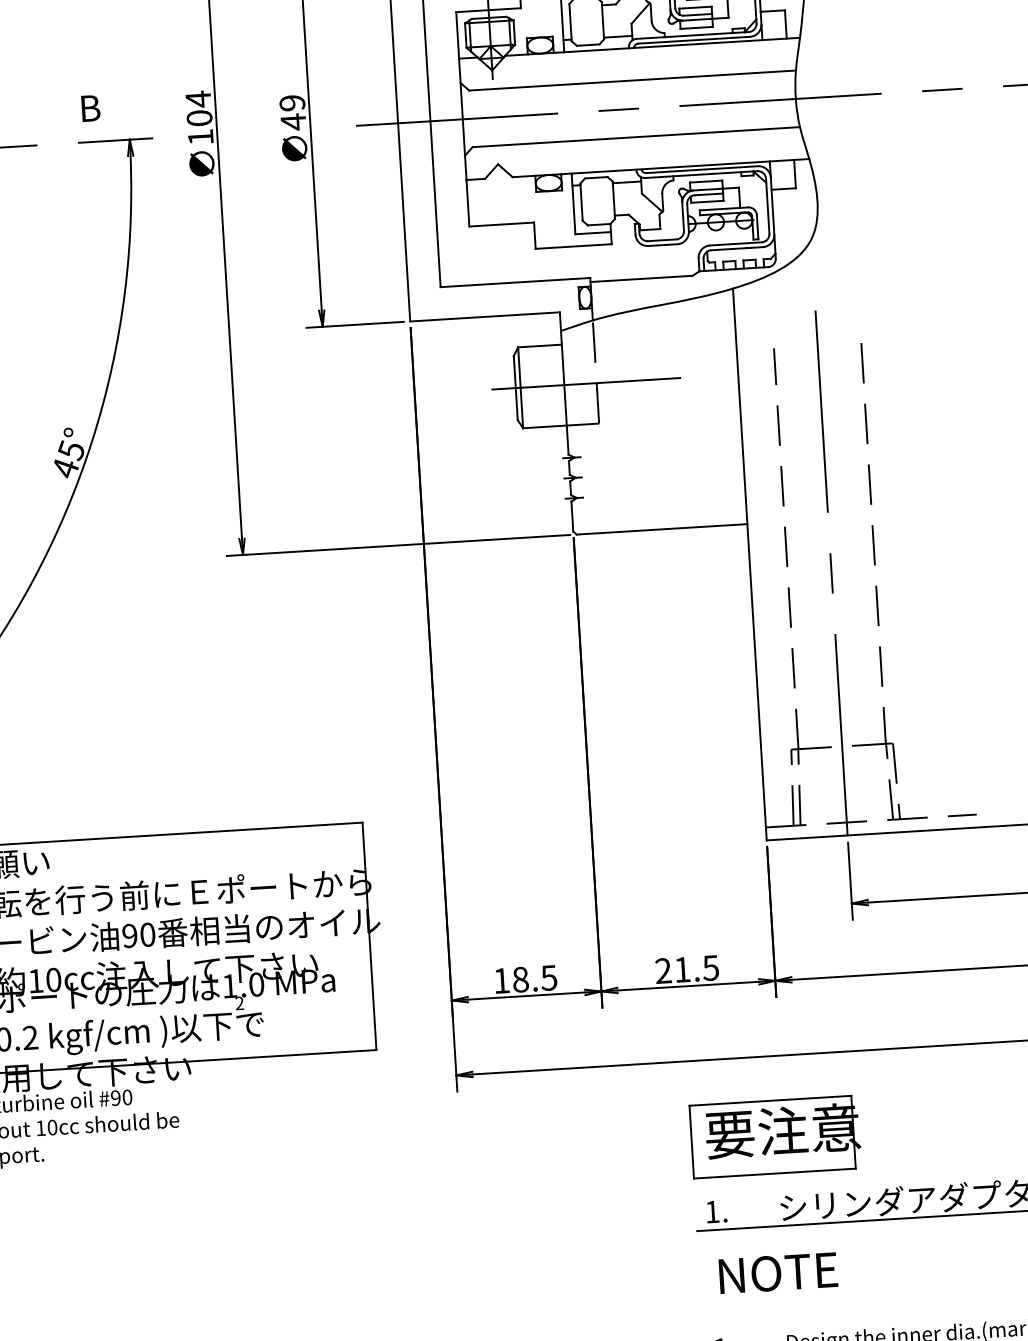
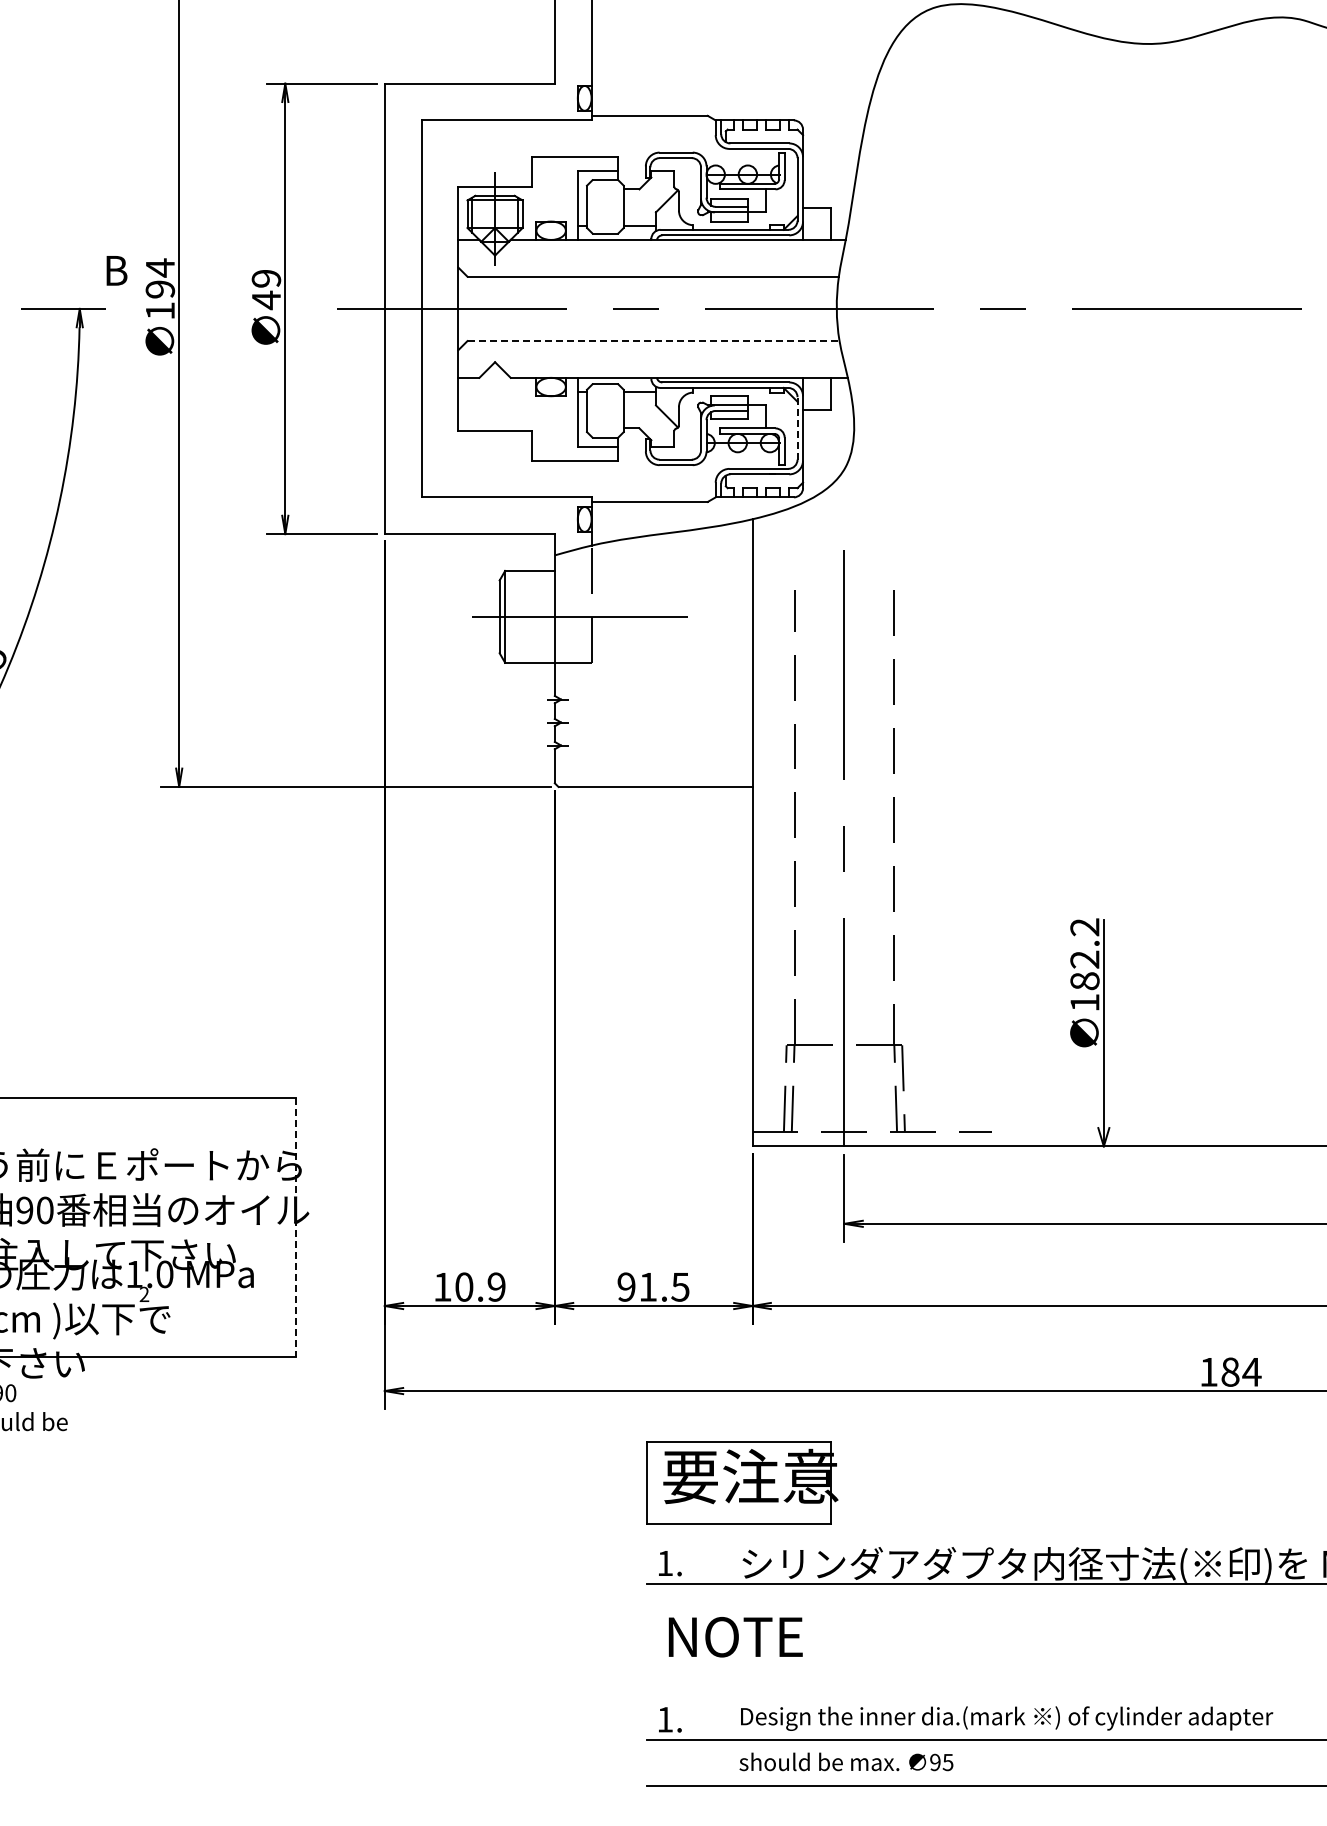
text: (90, 108) -> (116, 270), moved
text: (199, 118) -> (160, 289), 104 -> 194
line: (637, 137) -> (654, 341), solid -> dashed
line: (767, 205) -> (797, 427), solid -> dashed
line: (369, 937) -> (296, 1228), solid -> dashed
text: (663, 970) -> (626, 1286), 21.5 -> 91.5
text: (534, 978) -> (480, 1286), 18.5 -> 10.9

